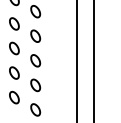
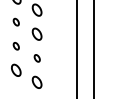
part: (14, 48) -> (16, 22), size x0.6
part: (14, 72) -> (16, 45), size x0.6
part: (35, 85) -> (36, 58), size x0.6

